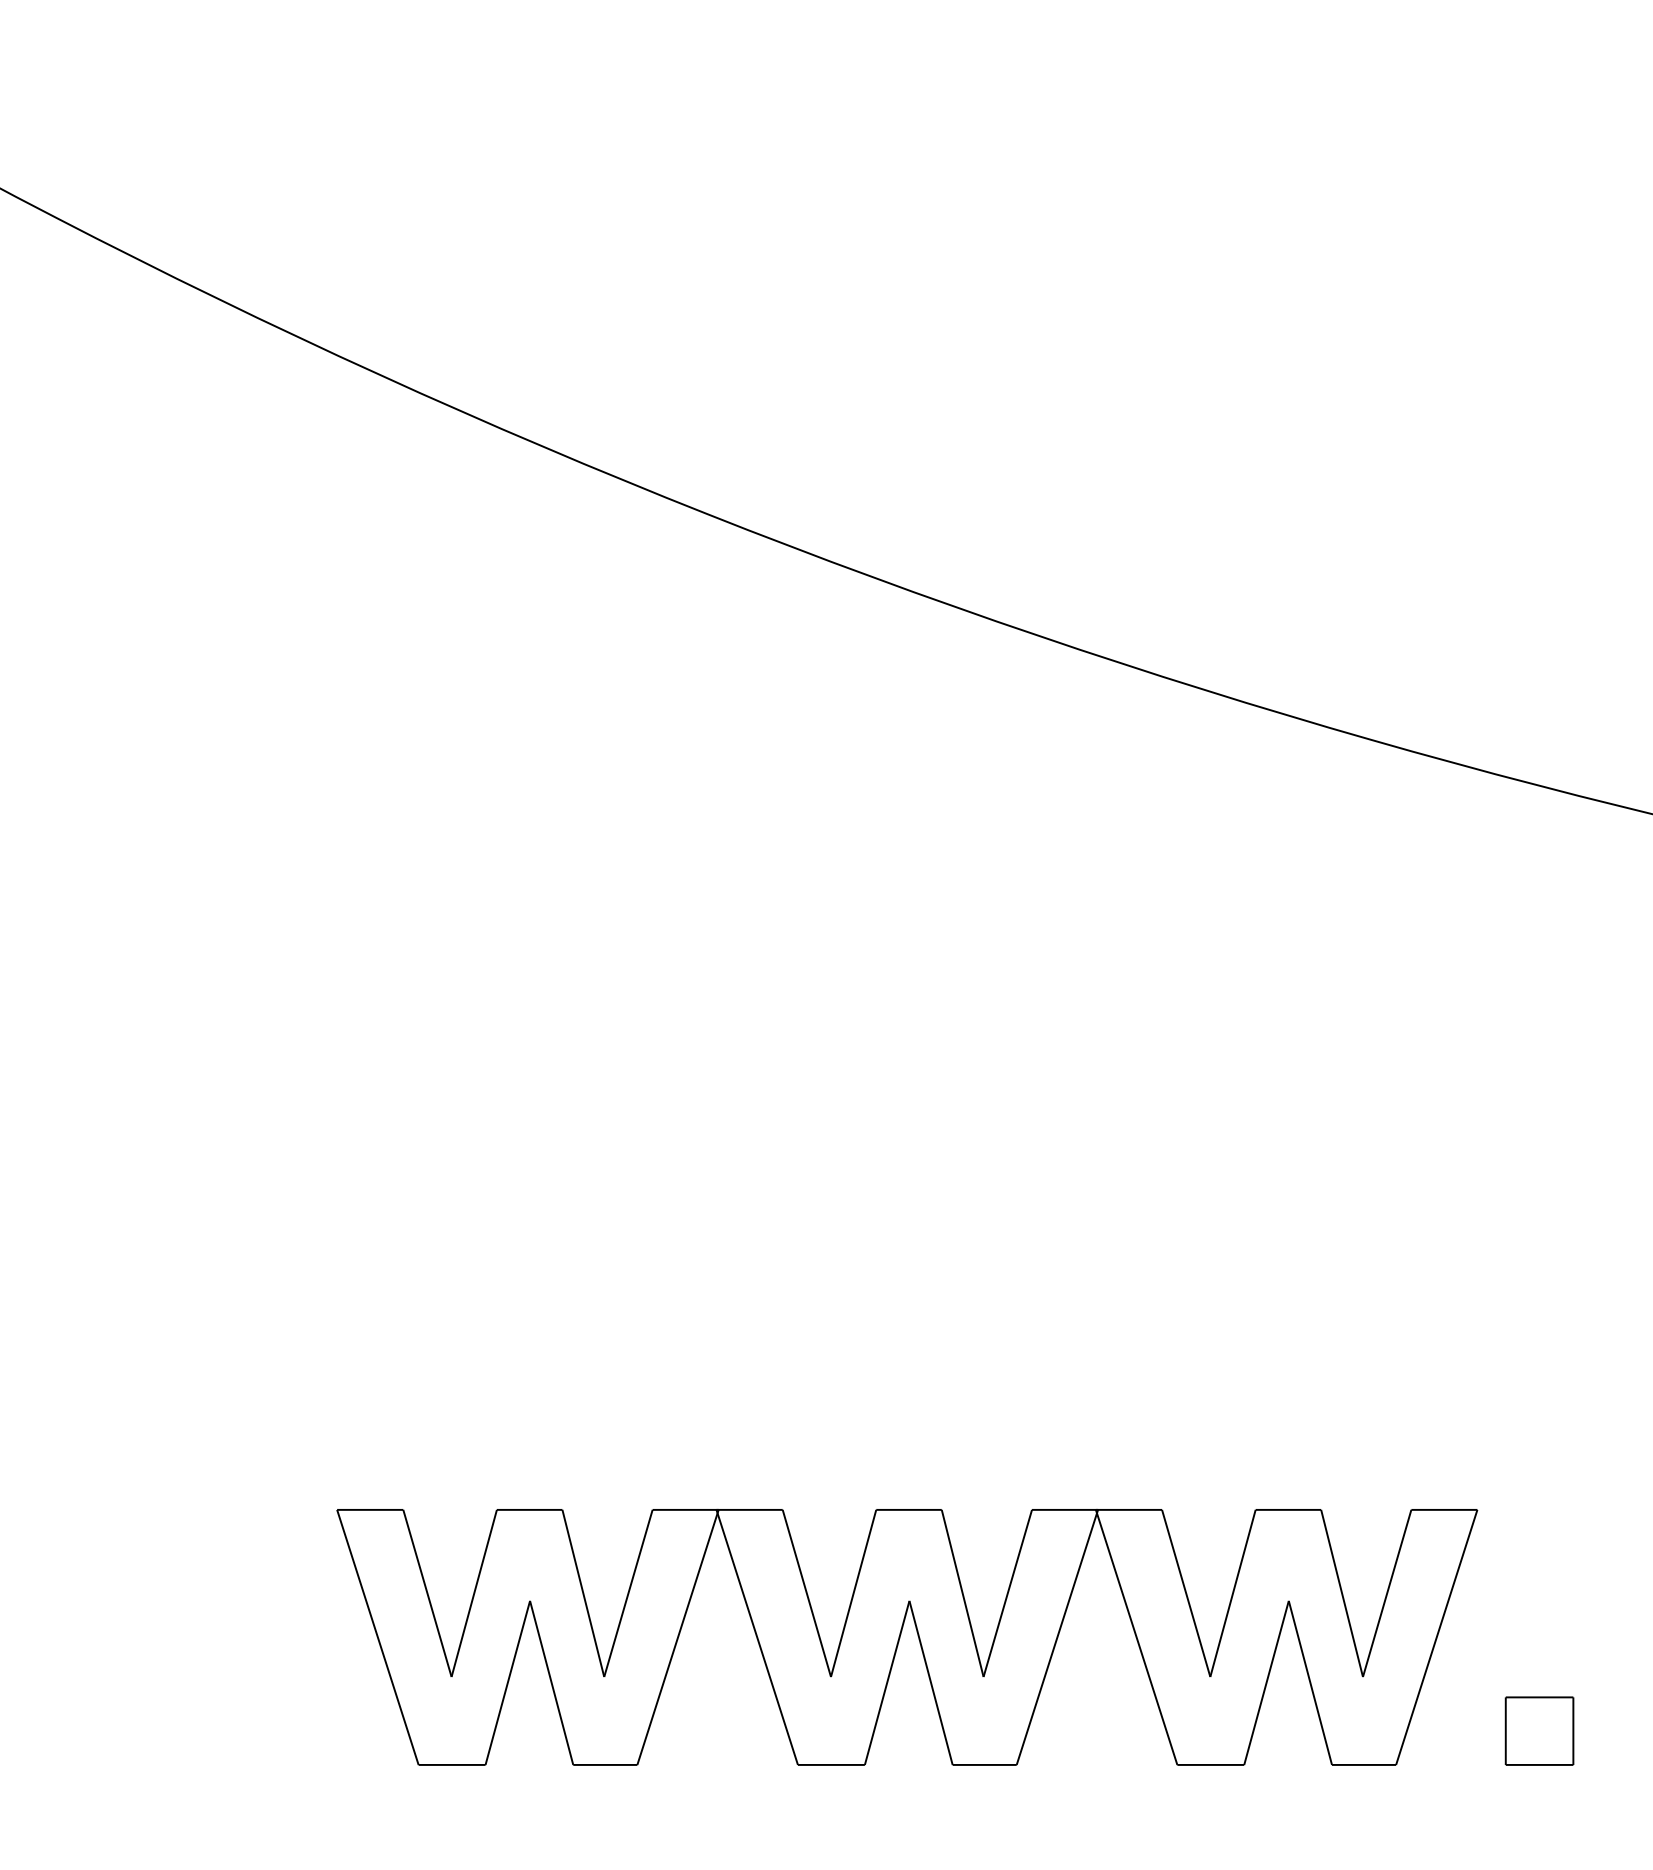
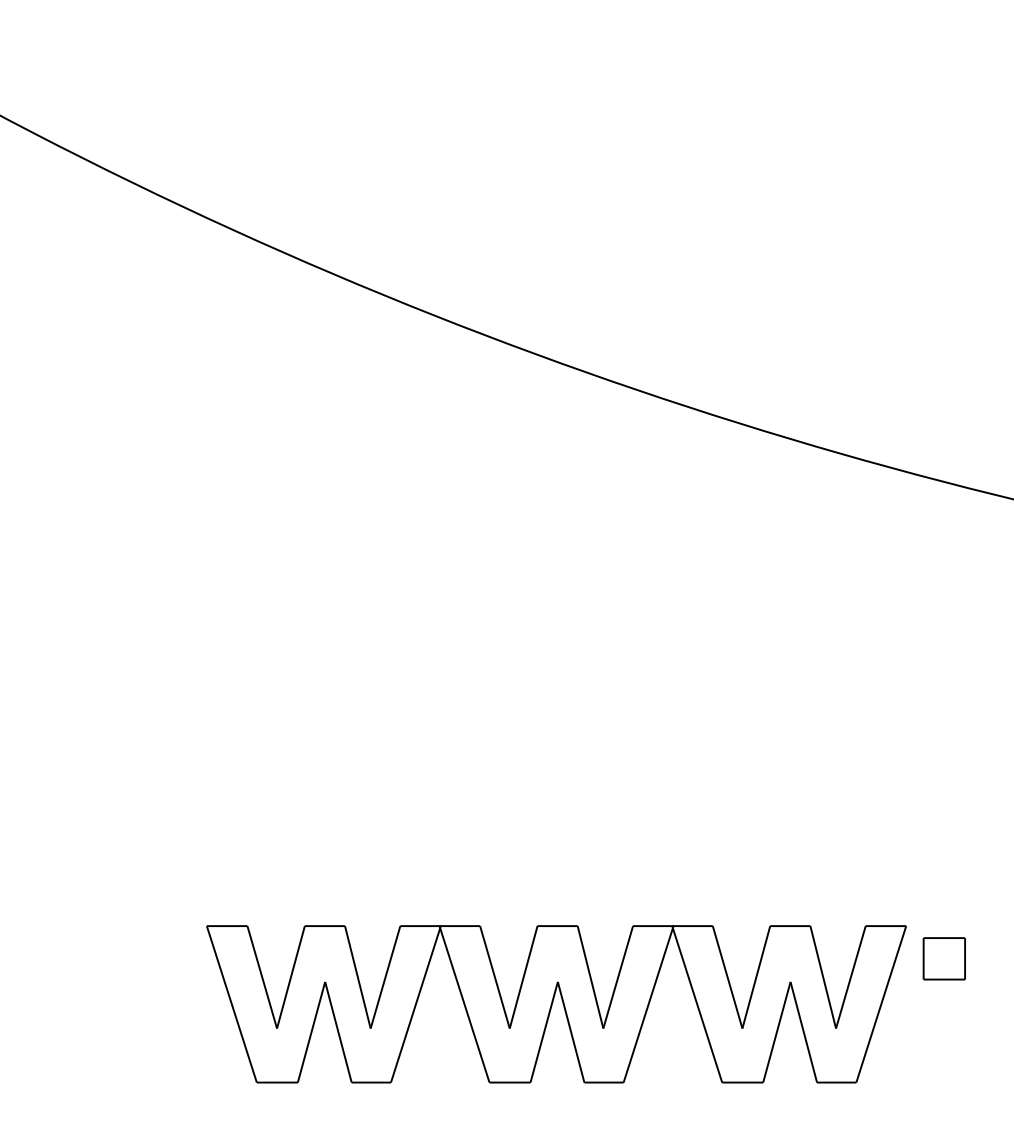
part: (1538, 1730) -> (943, 958), moved

